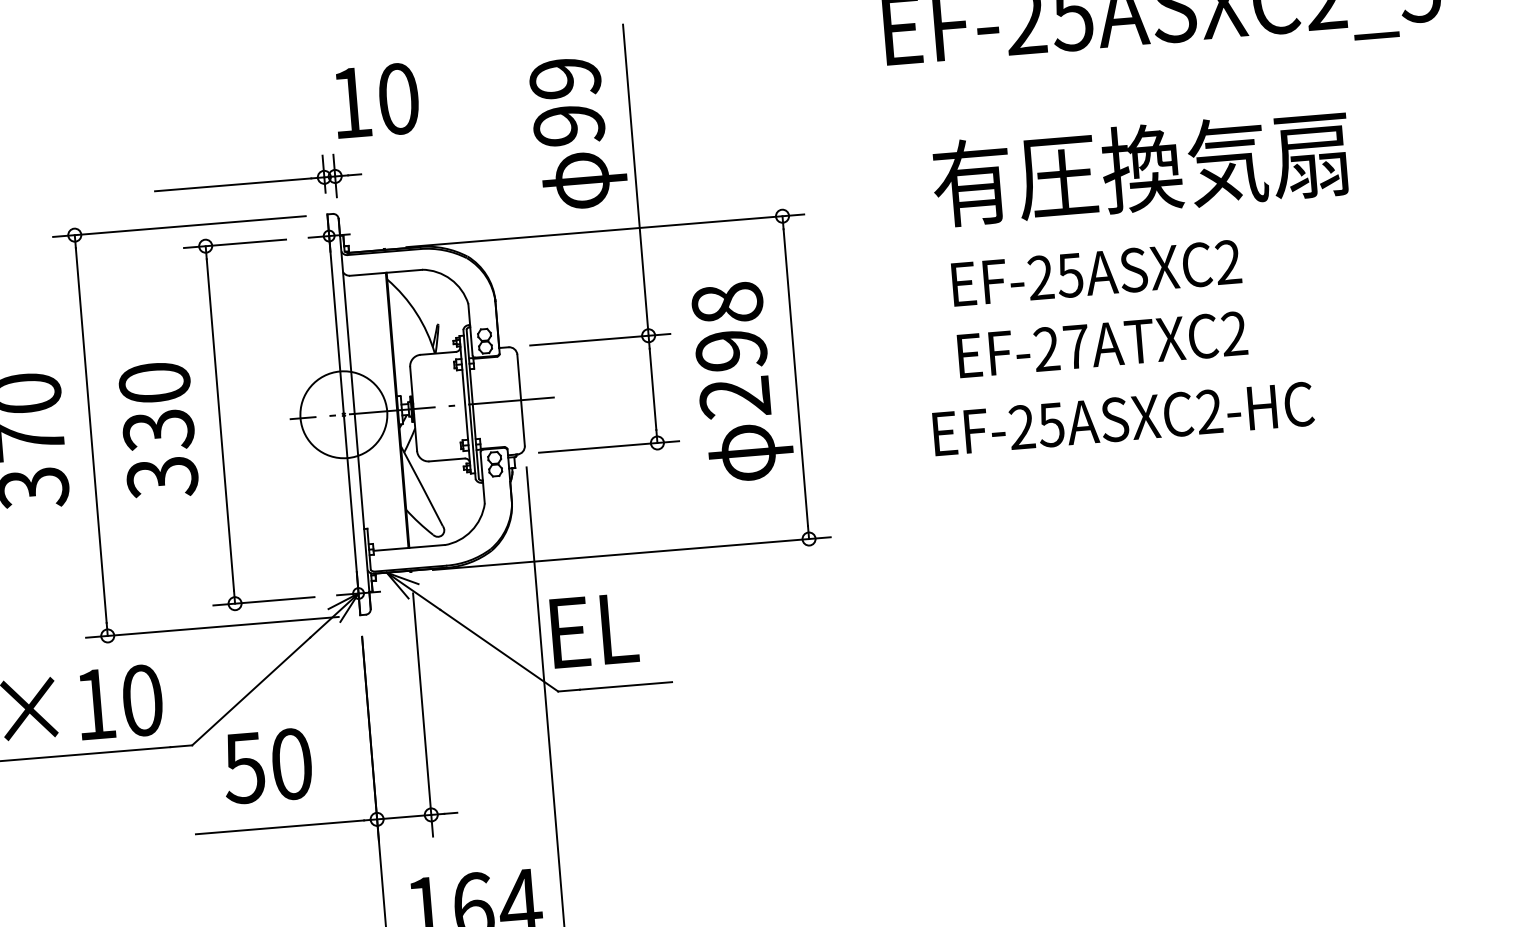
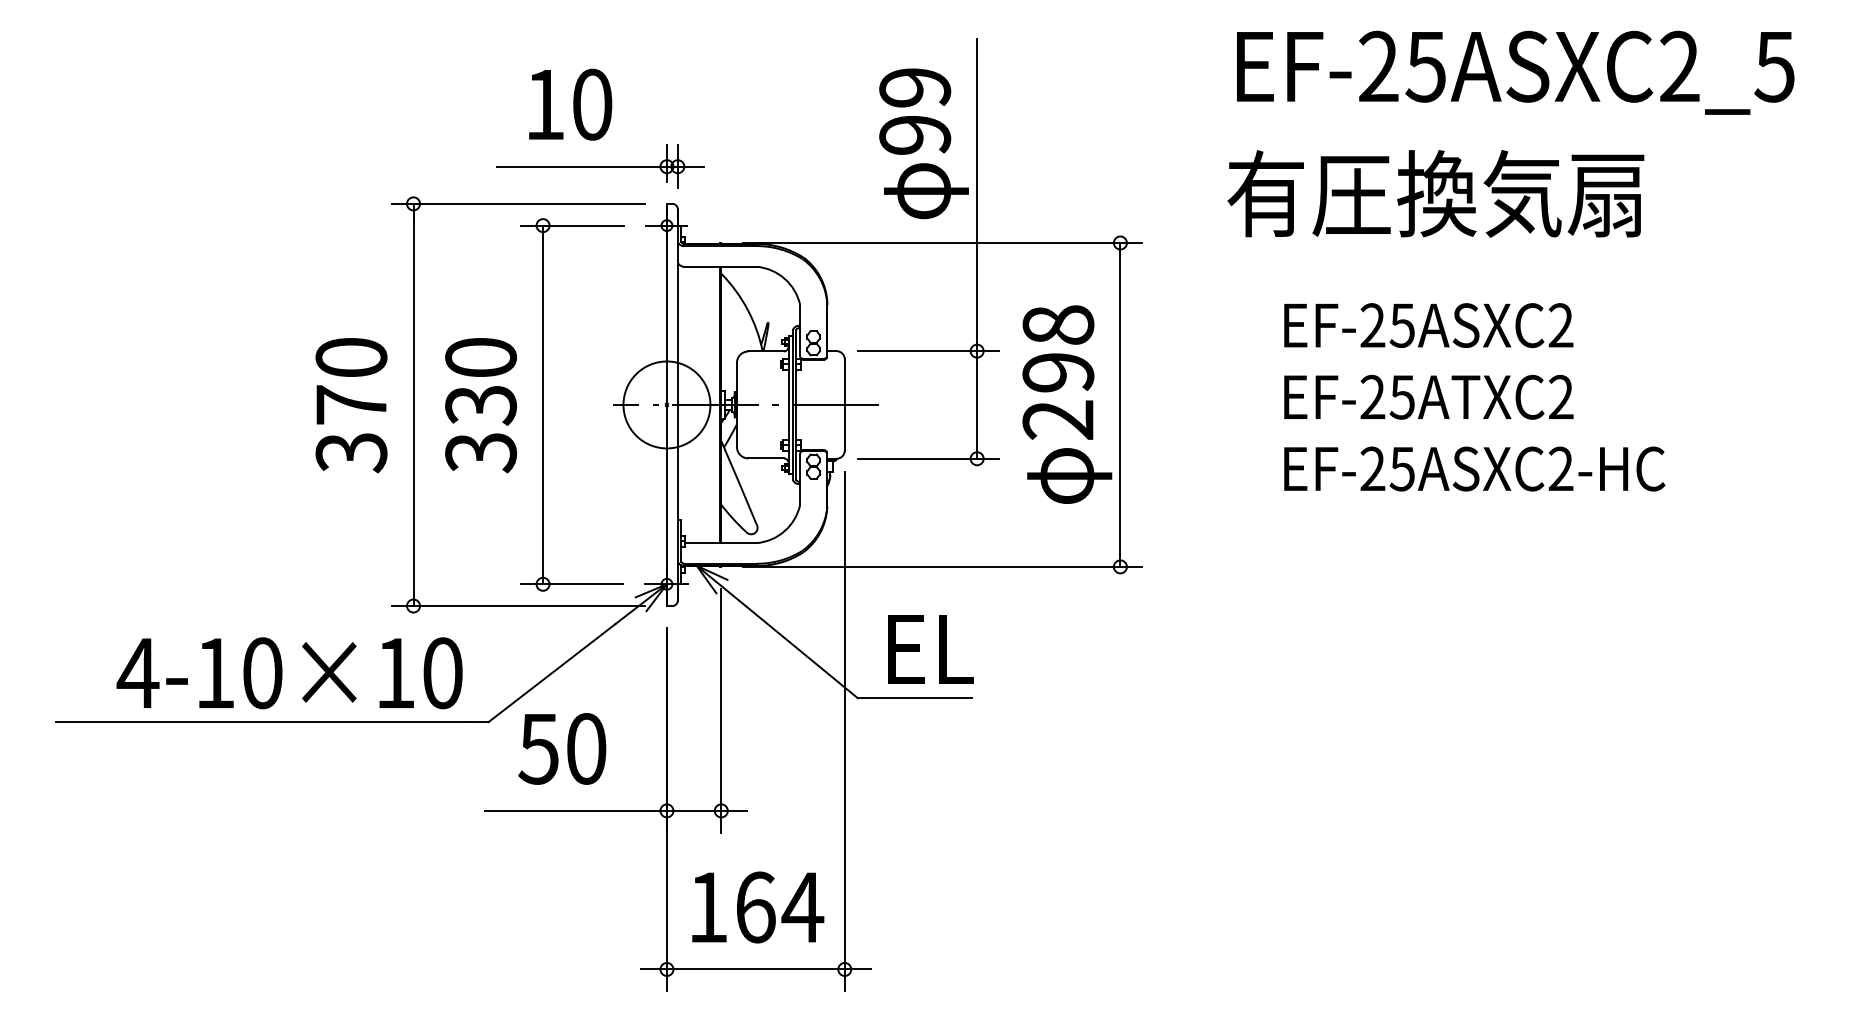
text: (376, 100) -> (570, 104), moved
text: (1140, 168) -> (1435, 193), moved
text: (1075, 347) -> (1401, 397), EF-27ATXC2 -> EF-25ATXC2
text: (1123, 418) -> (1474, 468), moved
text: (593, 630) -> (930, 649), moved

